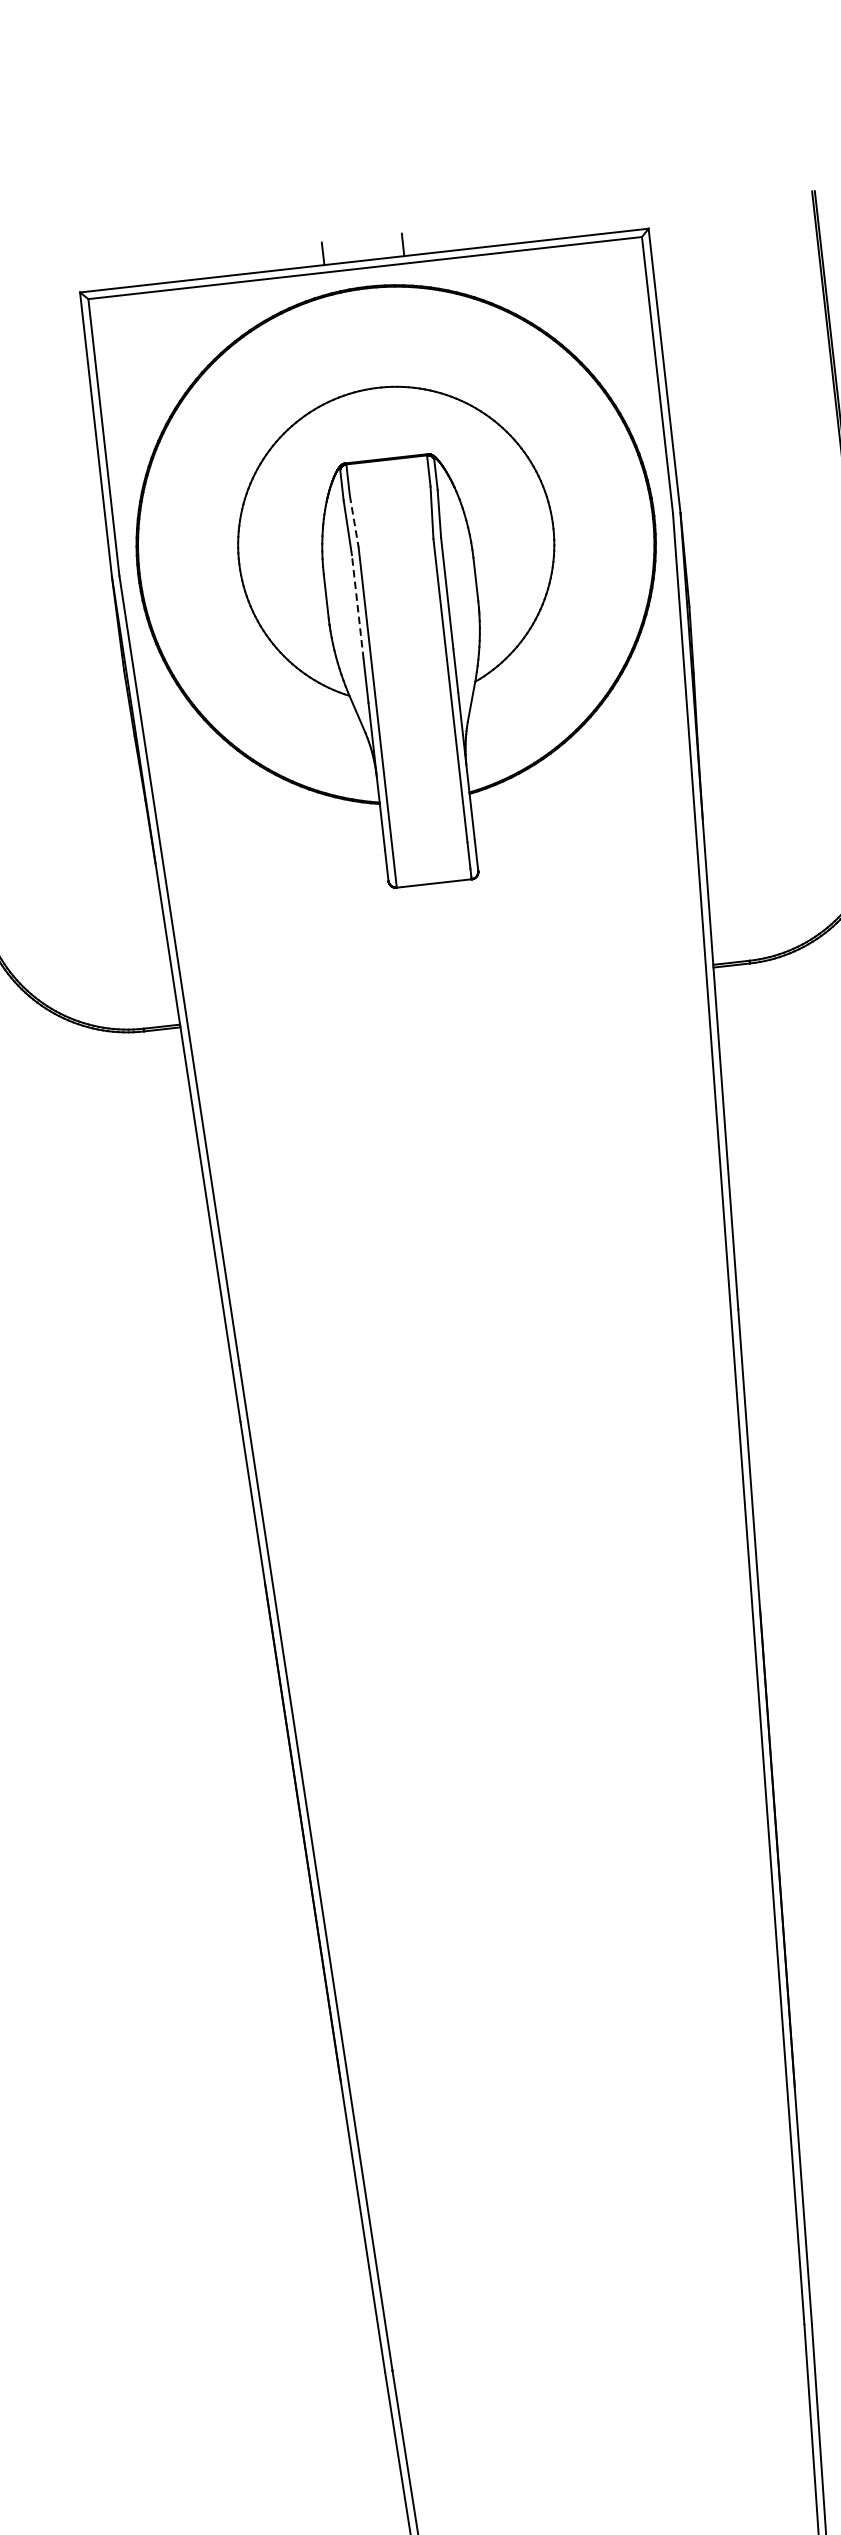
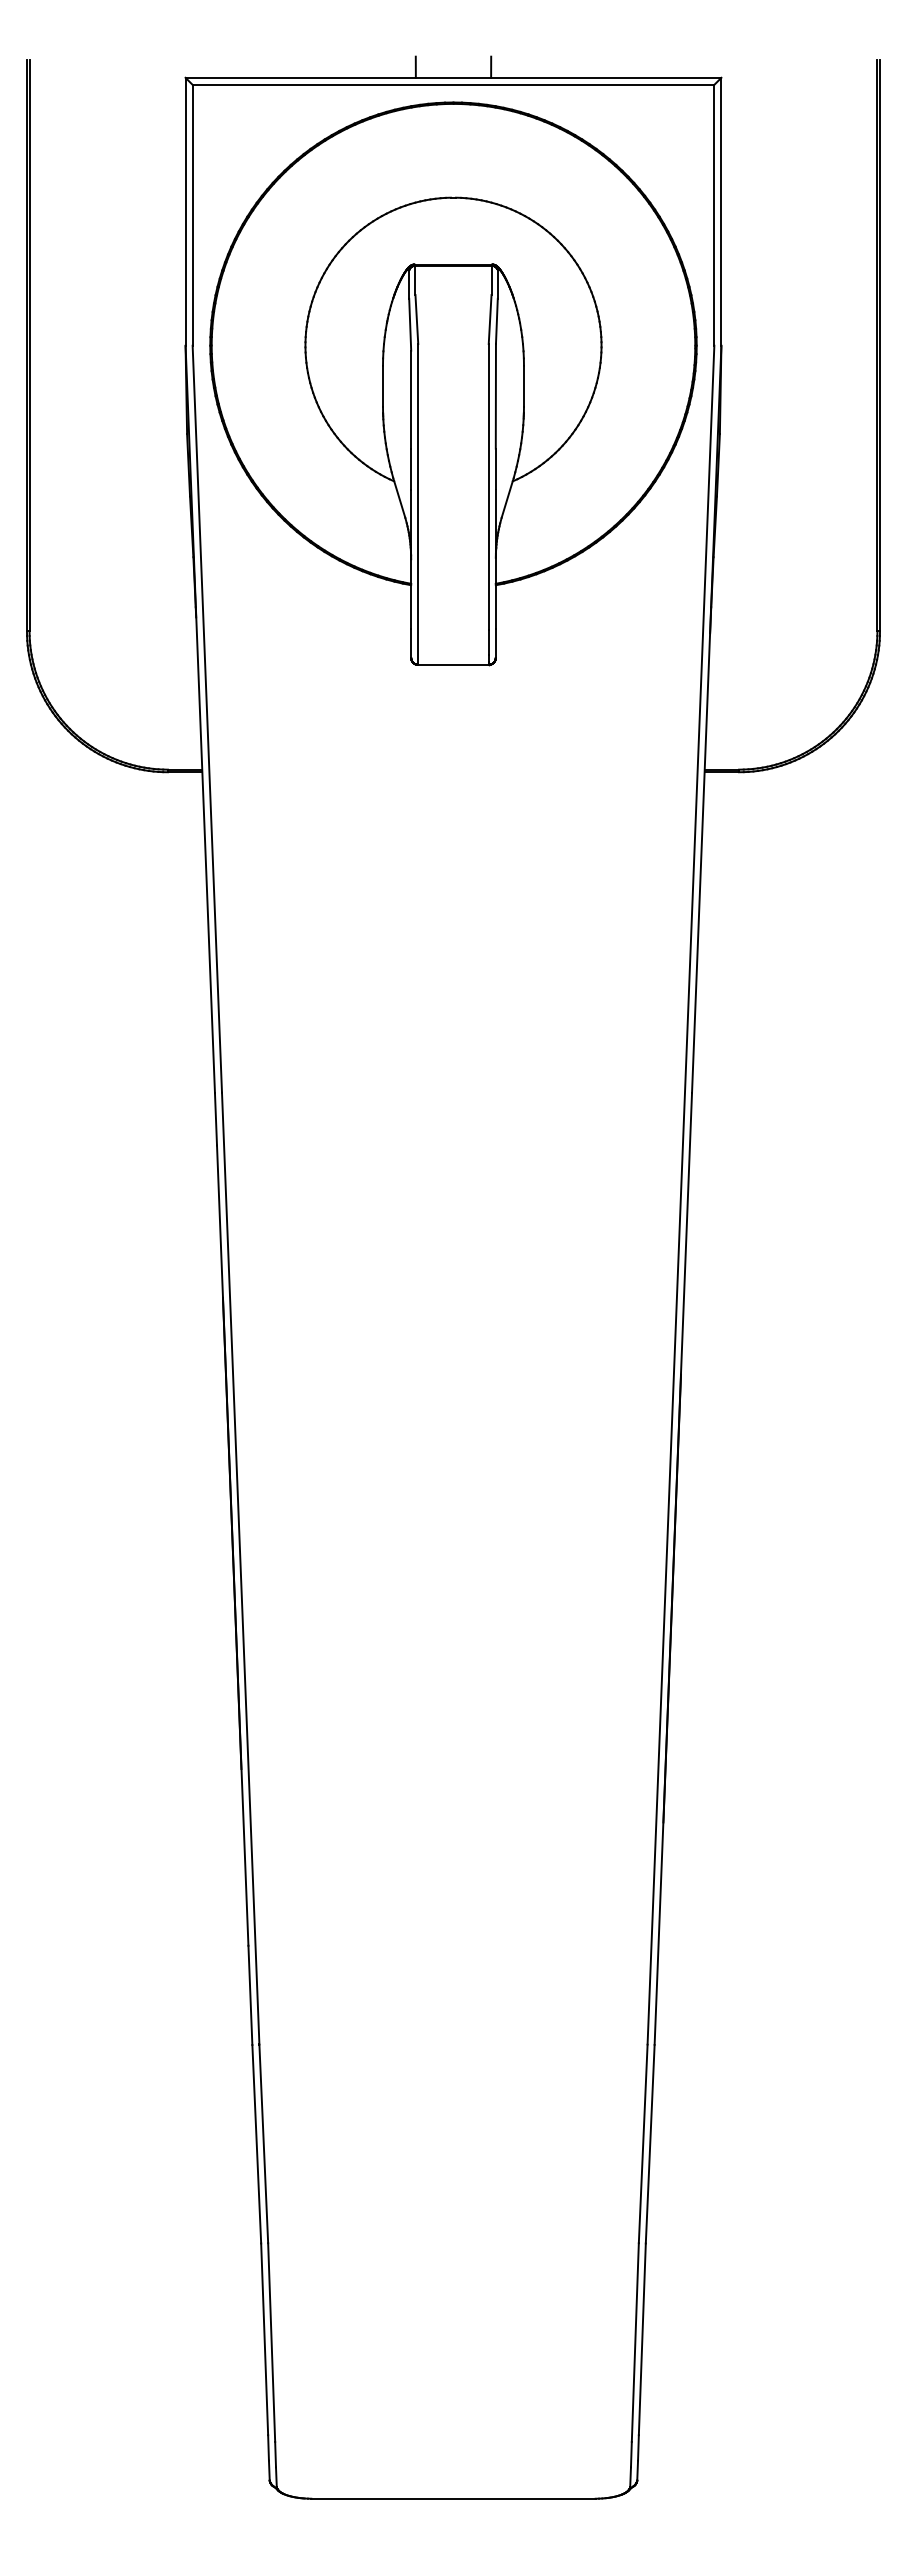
line: (353, 521) -> (416, 319), dashed -> solid
line: (358, 606) -> (411, 399), dashed -> solid

